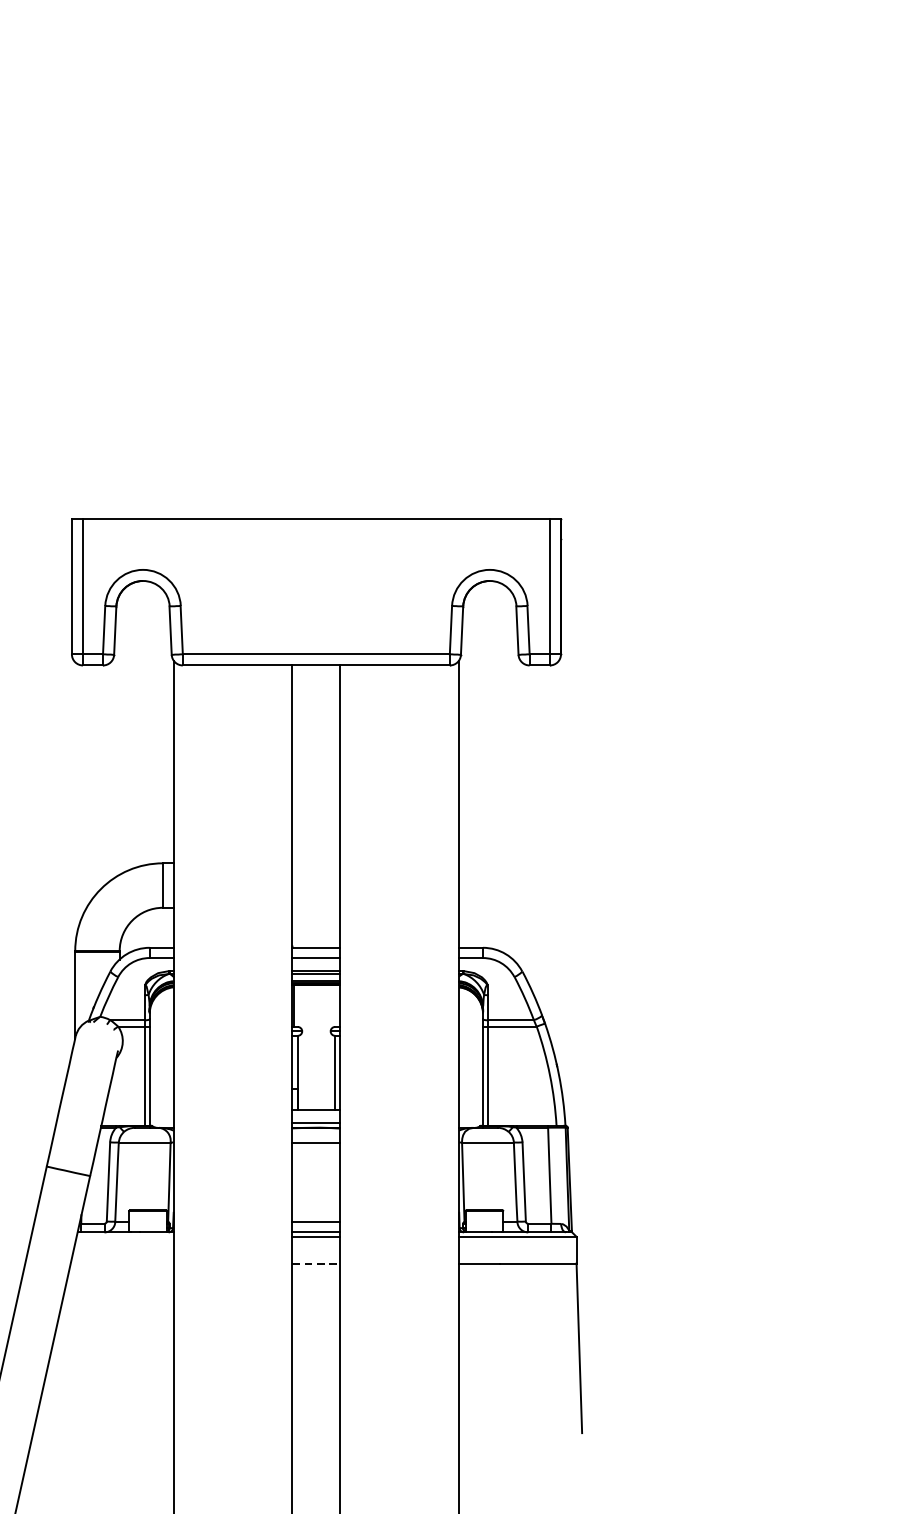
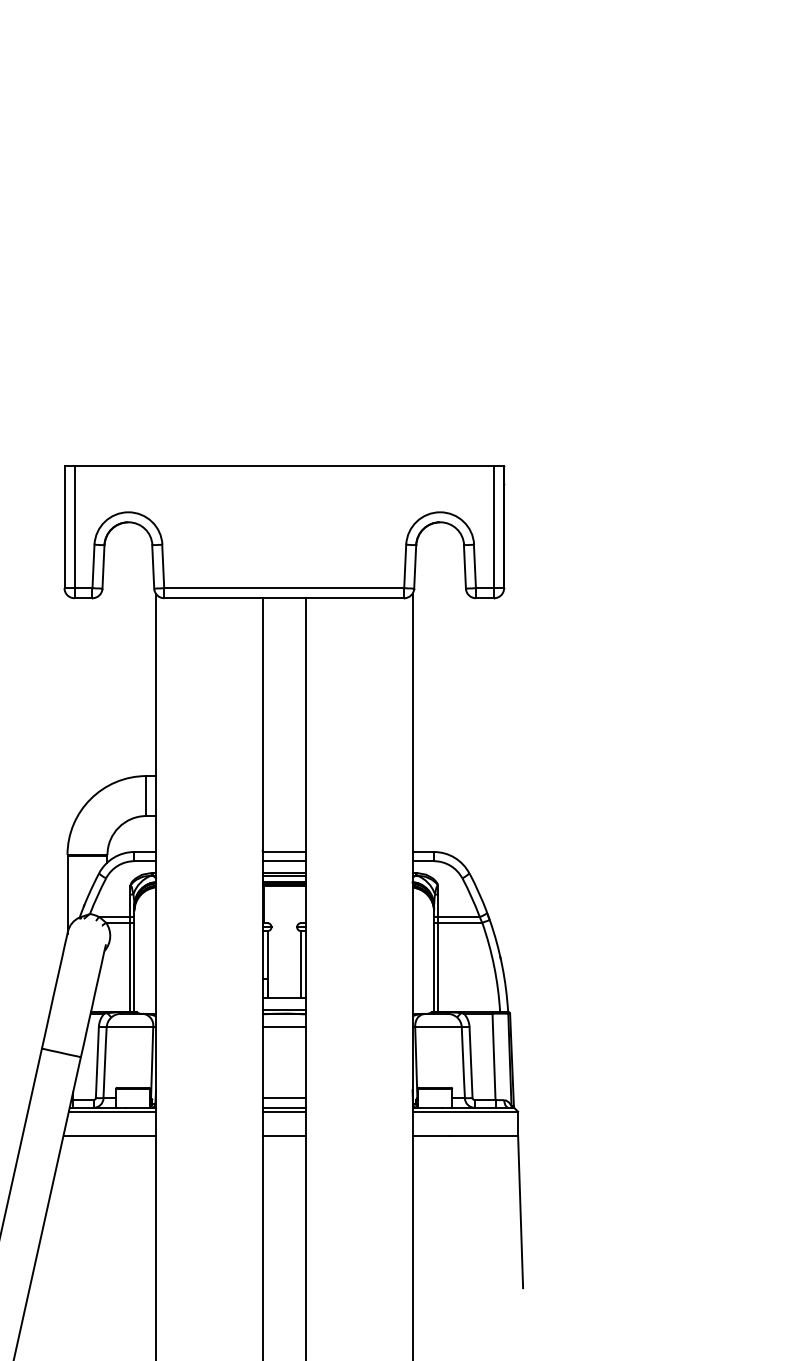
line: (125, 1236) -> (112, 1111), added
line: (121, 1263) -> (109, 1135), added
line: (316, 1263) -> (284, 1135), dashed -> solid

